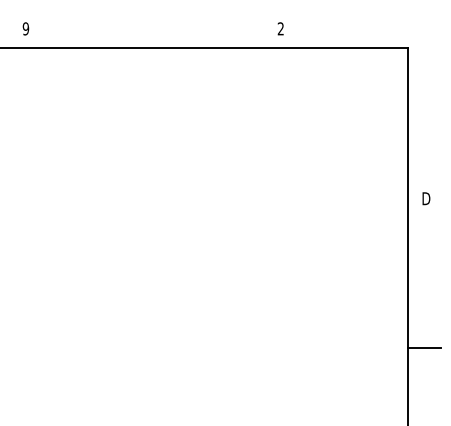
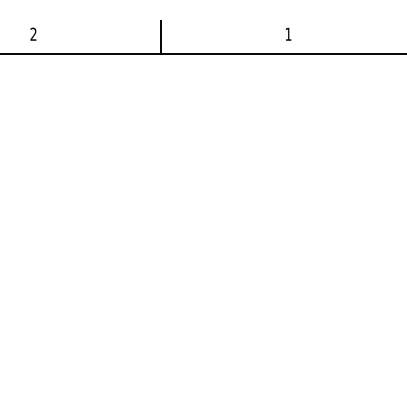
text: (25, 28) -> (33, 33), 9 -> 2
text: (280, 28) -> (288, 33), 2 -> 1
line: (153, 31) -> (161, 36), added

